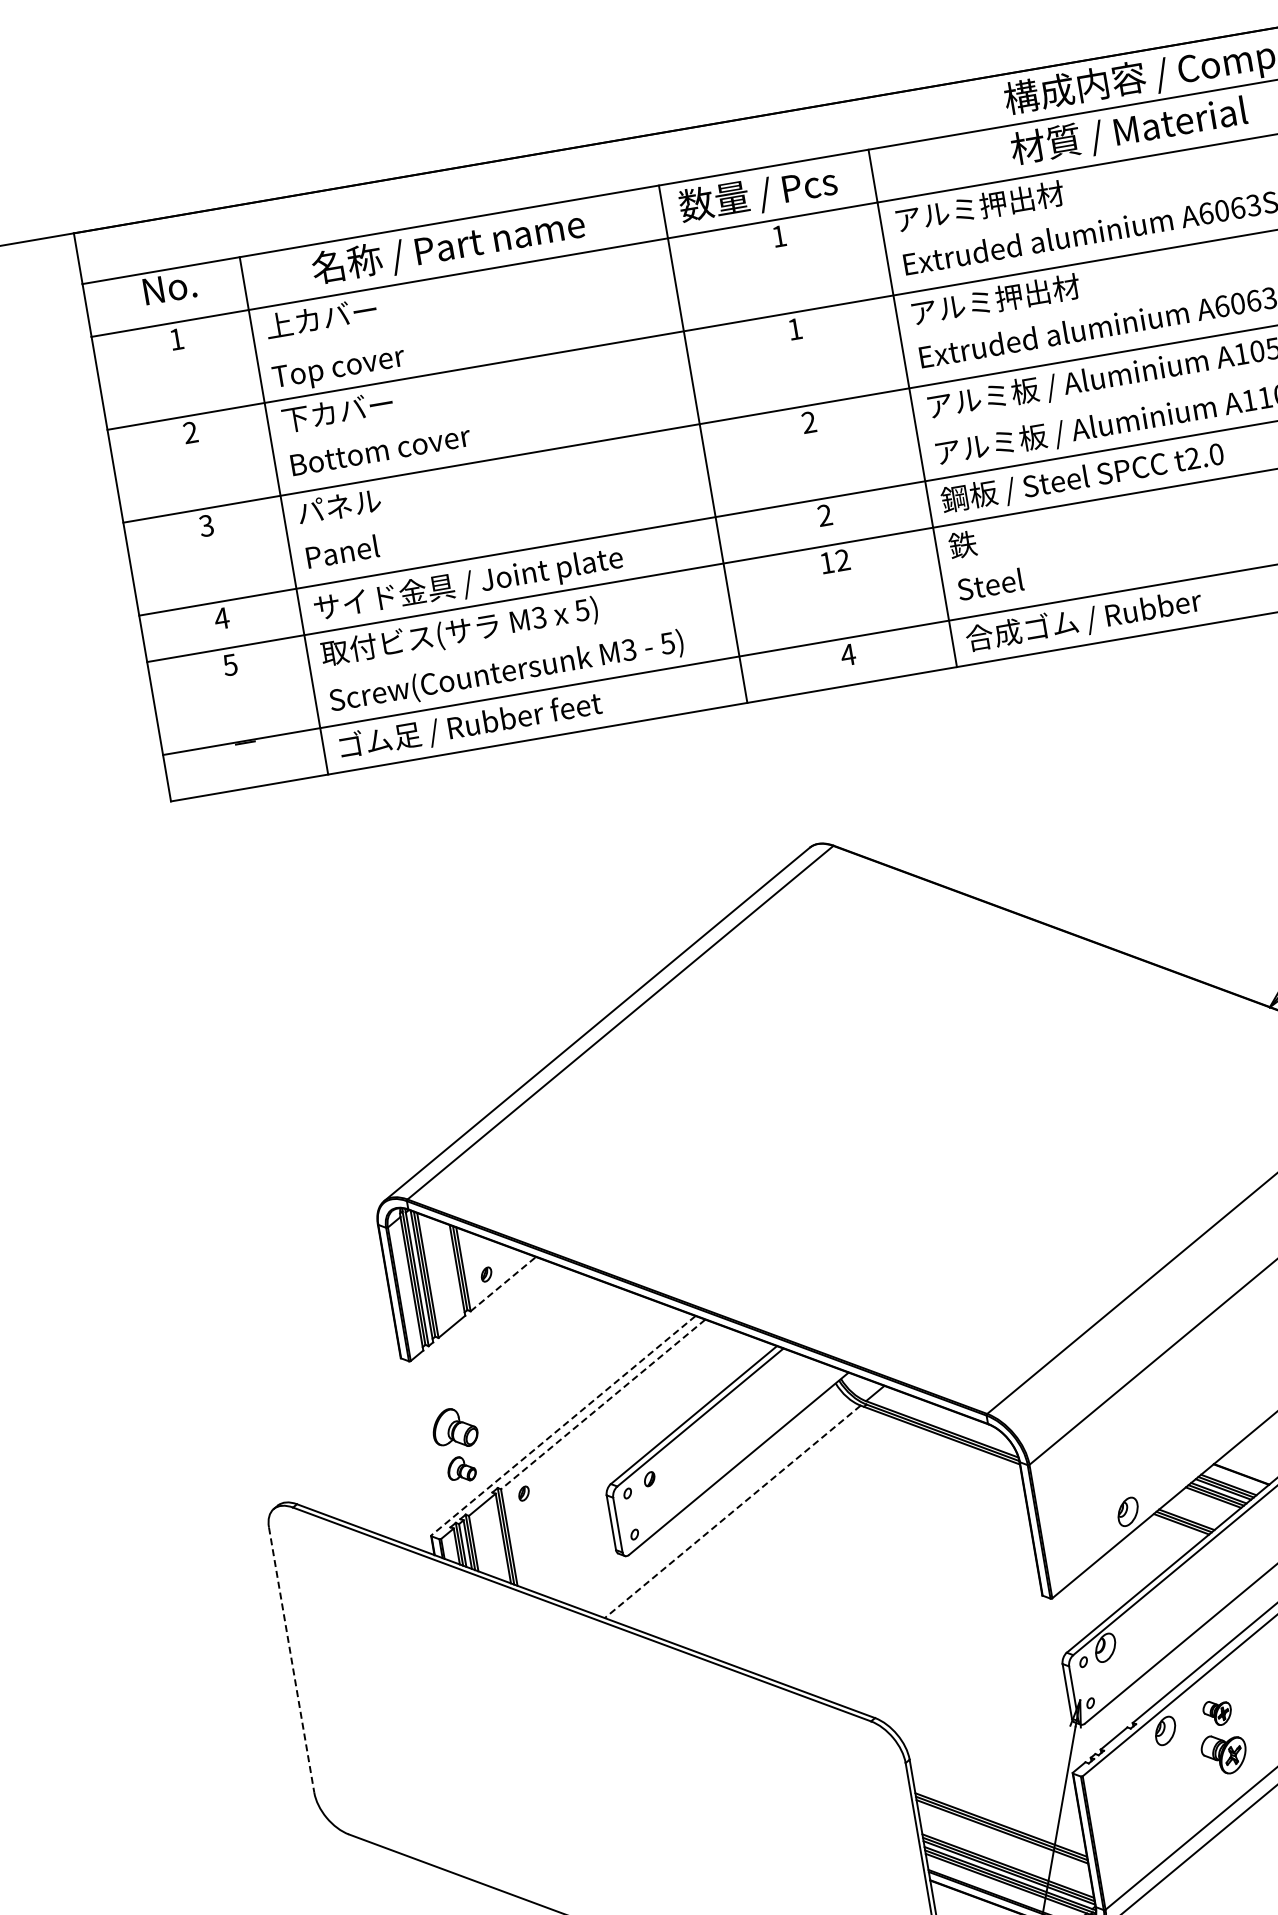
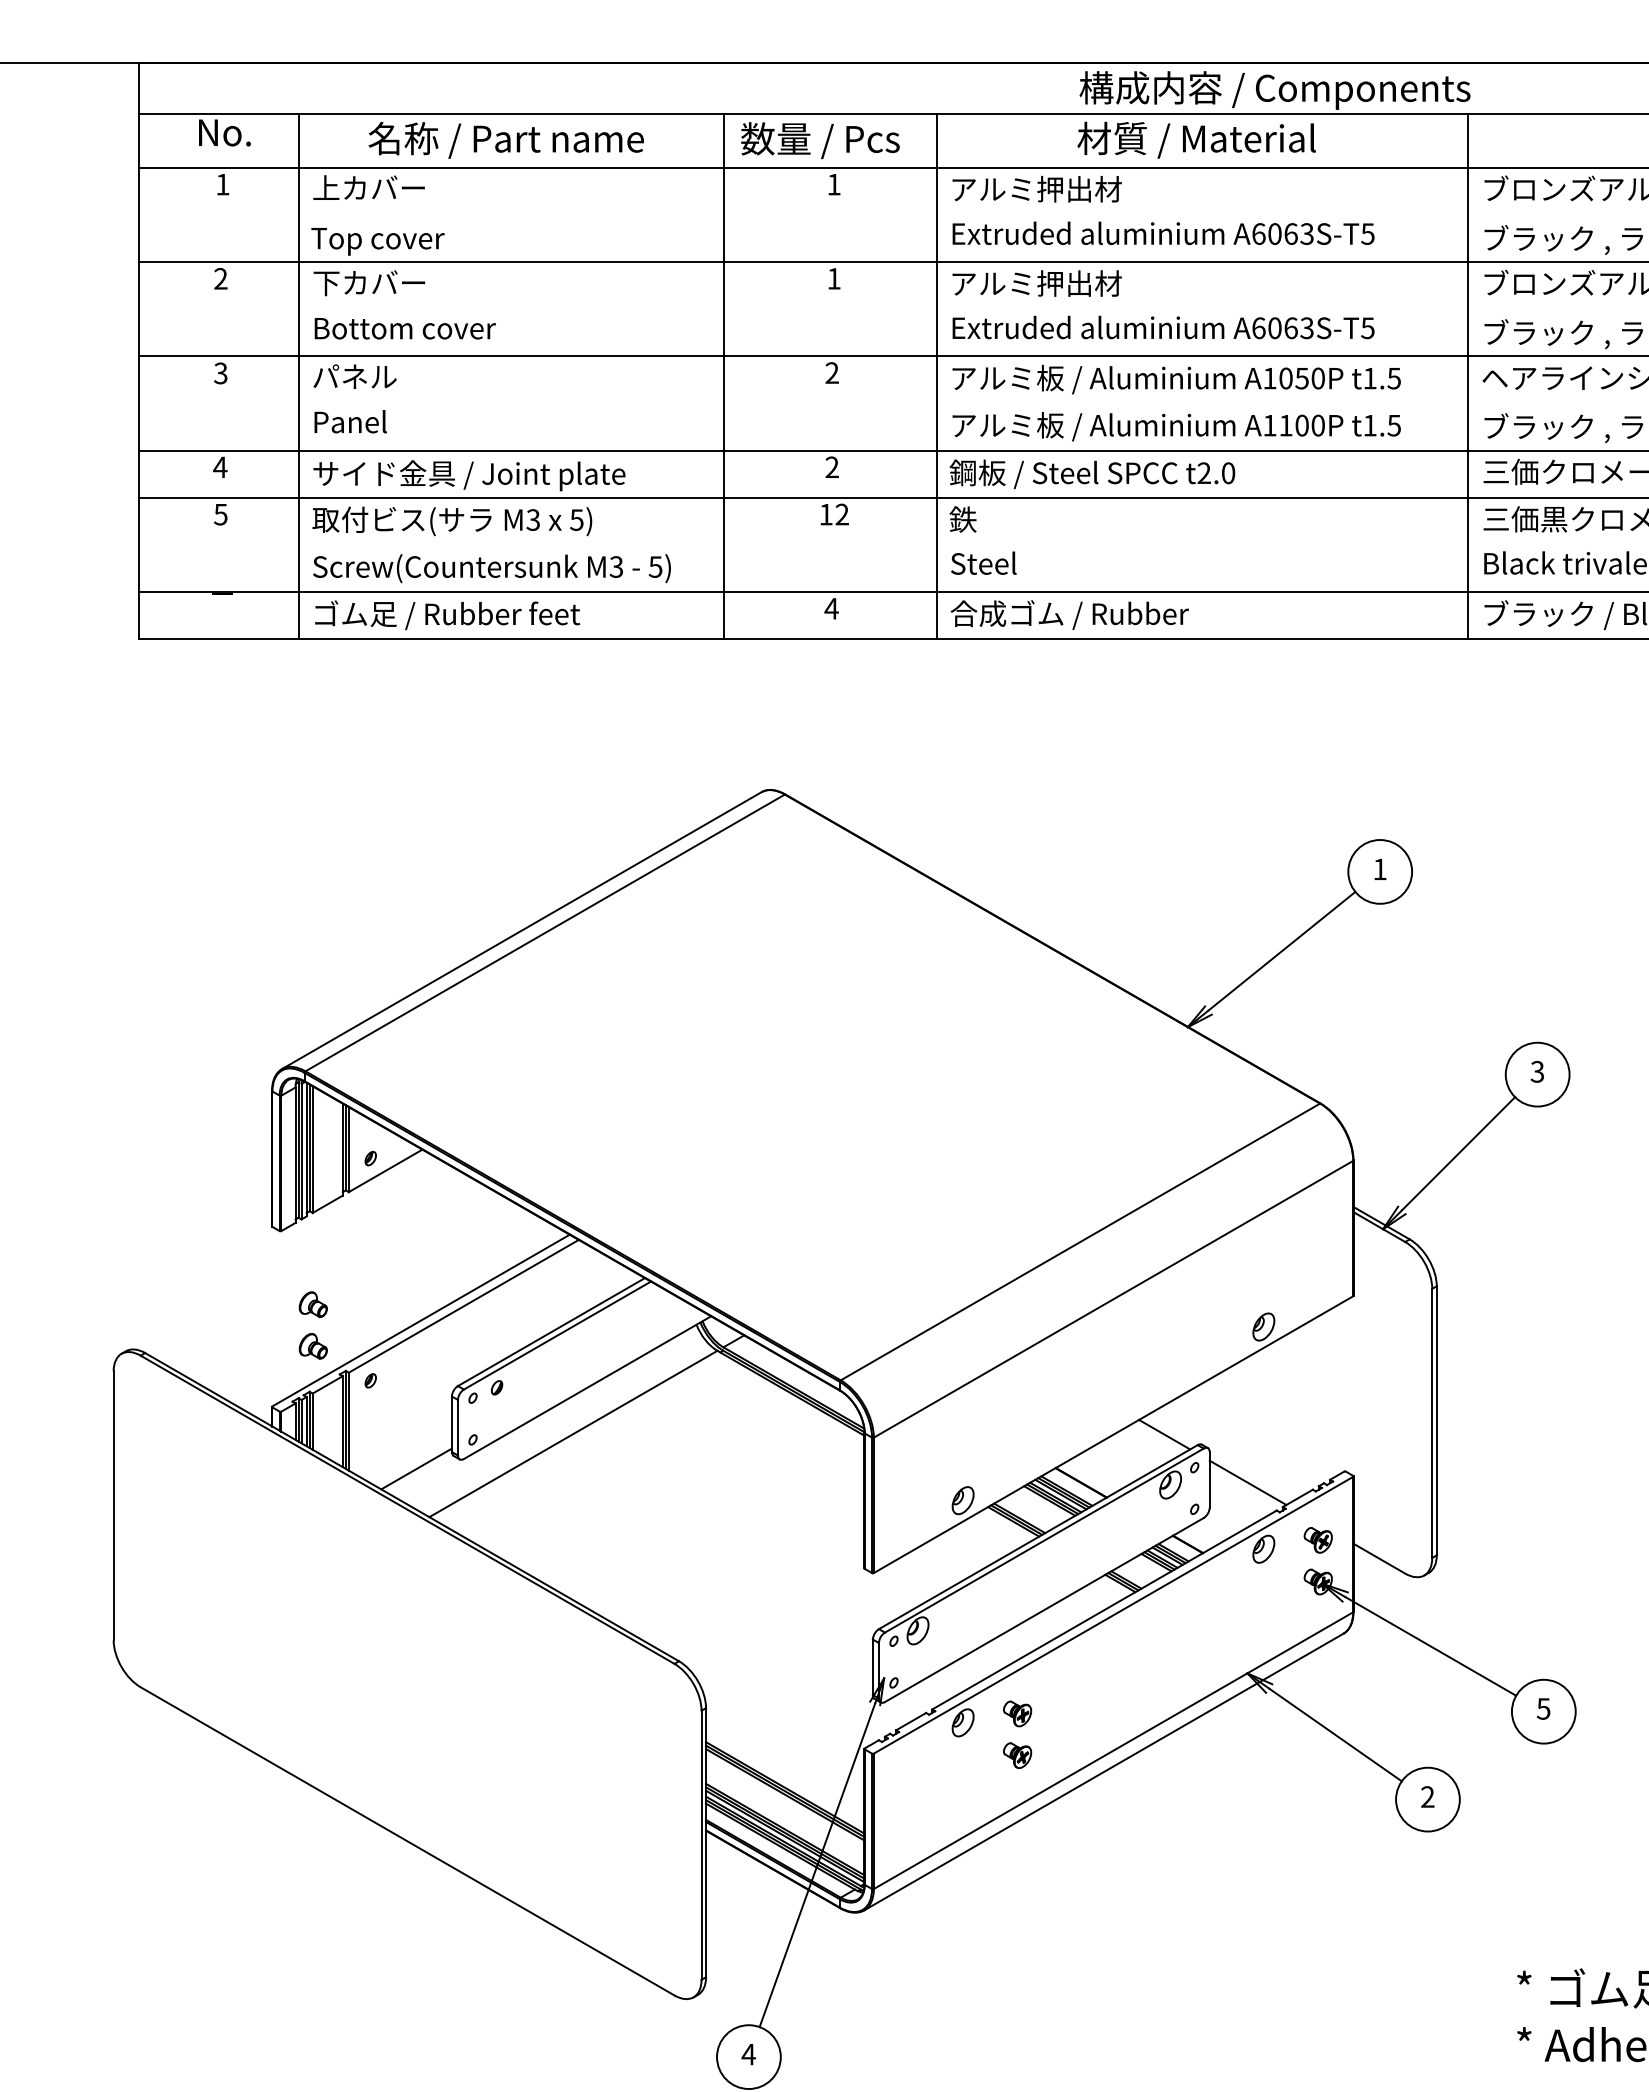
line: (504, 1283) -> (386, 1170), dashed -> solid
line: (602, 1404) -> (463, 1306), dashed -> solid
line: (563, 1425) -> (421, 1320), dashed -> solid
part: (453, 1428) -> (312, 1304), size x0.62
line: (732, 1512) -> (573, 1434), dashed -> solid
line: (583, 1572) -> (416, 1468), added
line: (291, 1659) -> (113, 1505), dashed -> solid
part: (1224, 1753) -> (1017, 1755), size x0.62

